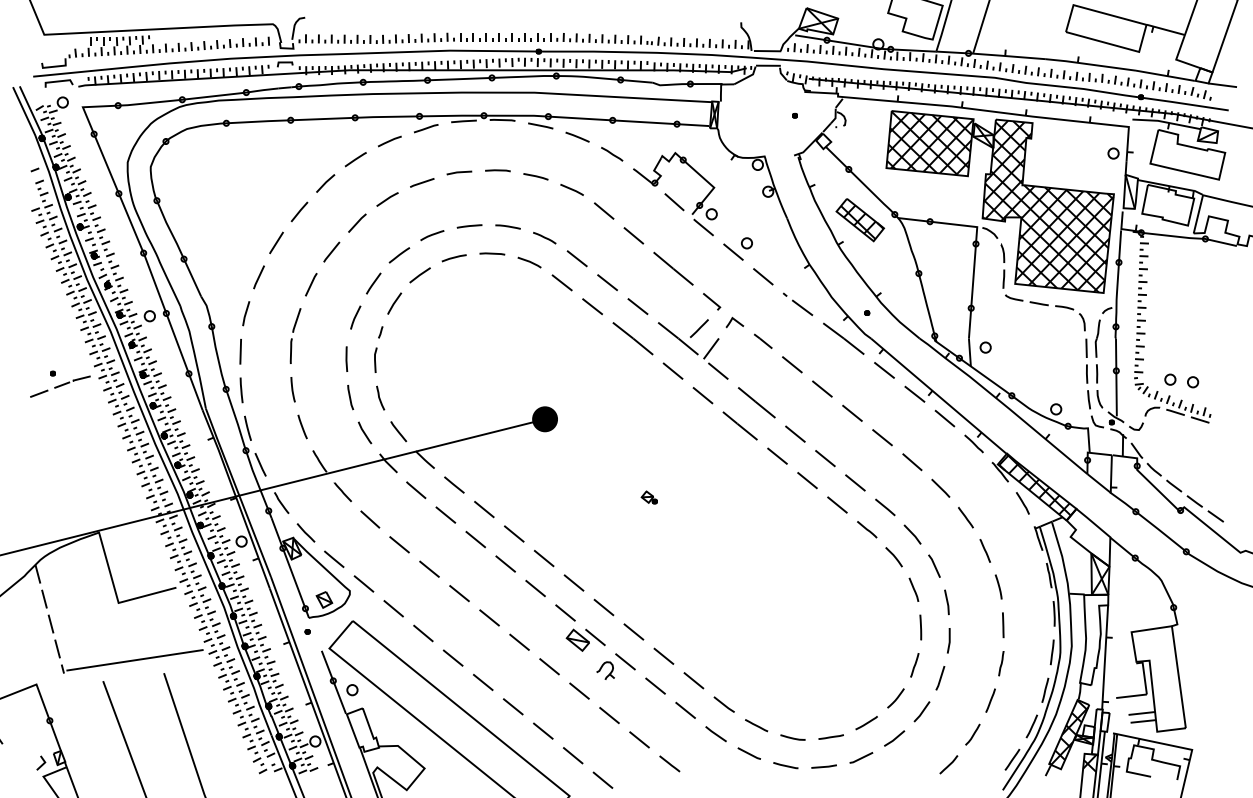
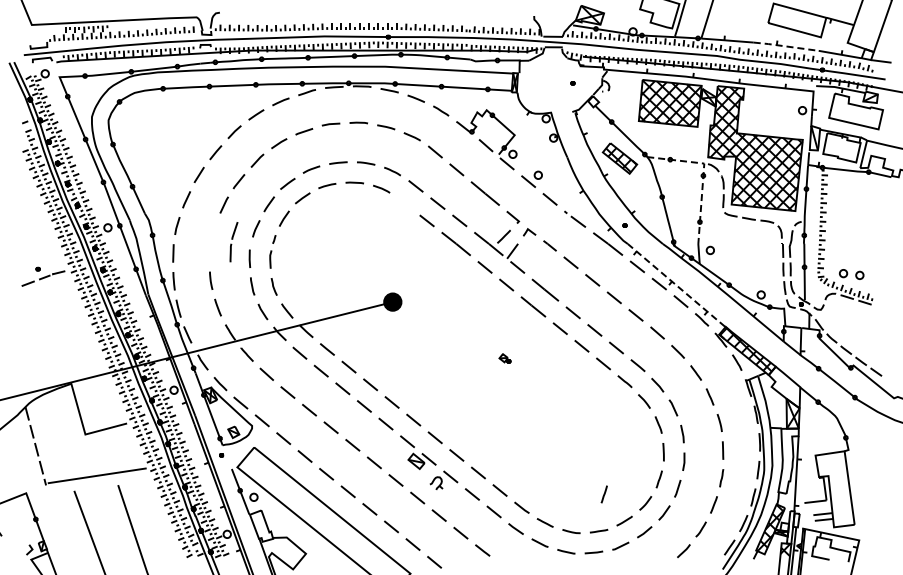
line: (1091, 64) -> (786, 46), solid -> dashed
line: (976, 242) -> (703, 174), solid -> dashed
line: (561, 282) -> (404, 203), removed
part: (294, 336) -> (233, 242), moved
line: (938, 396) -> (676, 285), solid -> dashed
part: (648, 497) -> (504, 358), moved
line: (837, 686) -> (603, 494), added

